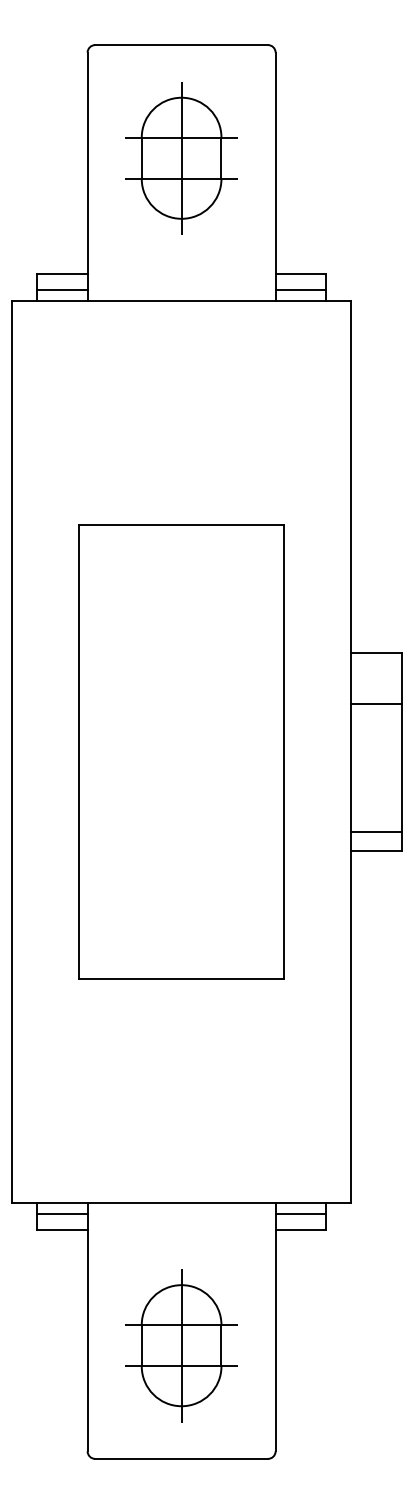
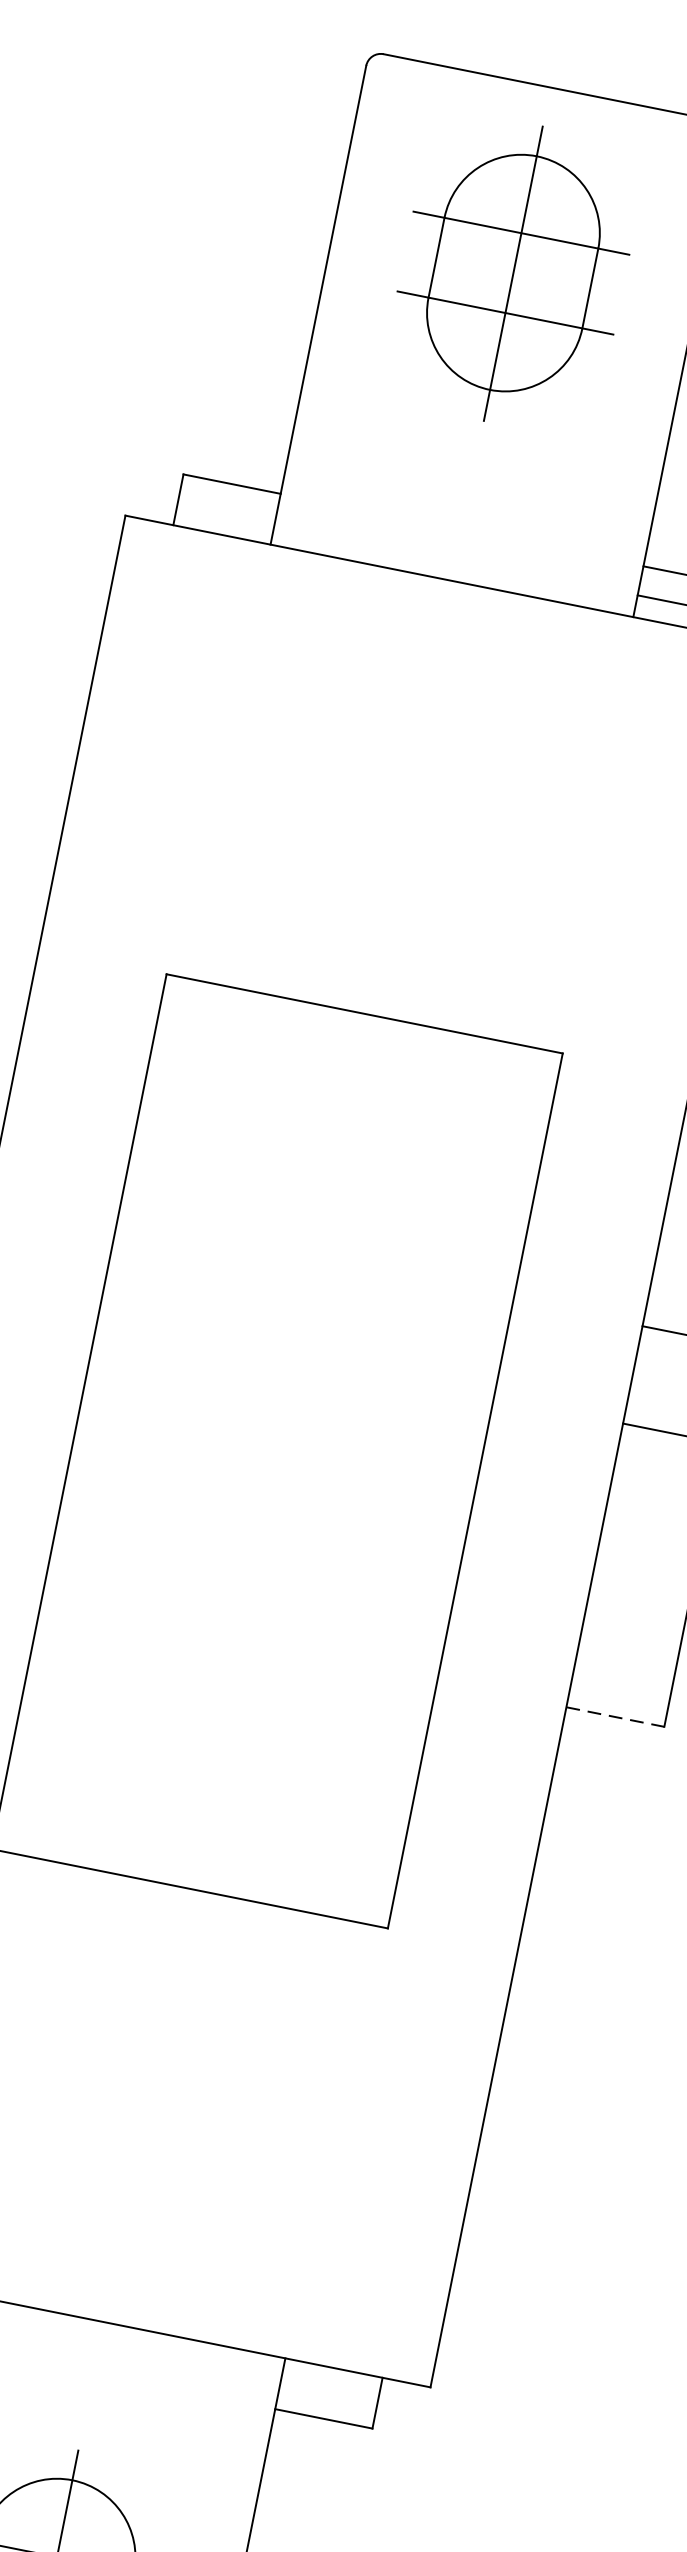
part: (181, 158) -> (513, 273), moved
line: (62, 289) -> (226, 513), removed
line: (375, 832) -> (621, 1681), removed
line: (376, 850) -> (616, 1716), solid -> dashed
line: (300, 1214) -> (329, 2389), removed

